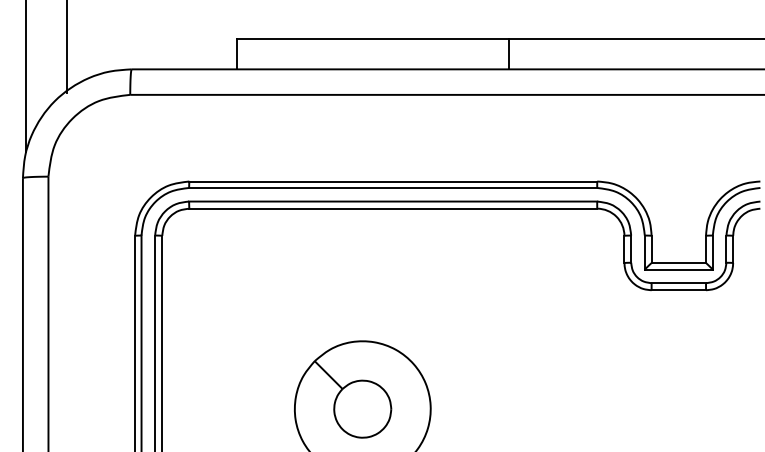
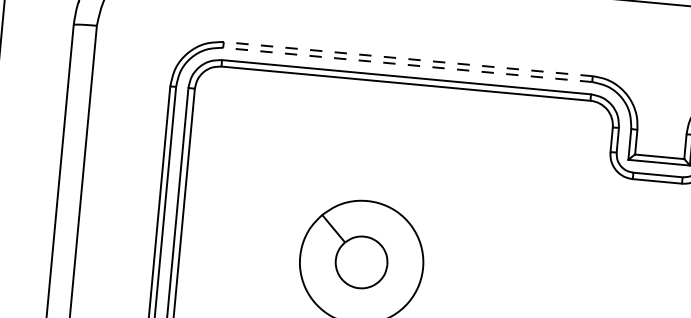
line: (393, 181) -> (408, 59), solid -> dashed
line: (392, 187) -> (407, 64), solid -> dashed

